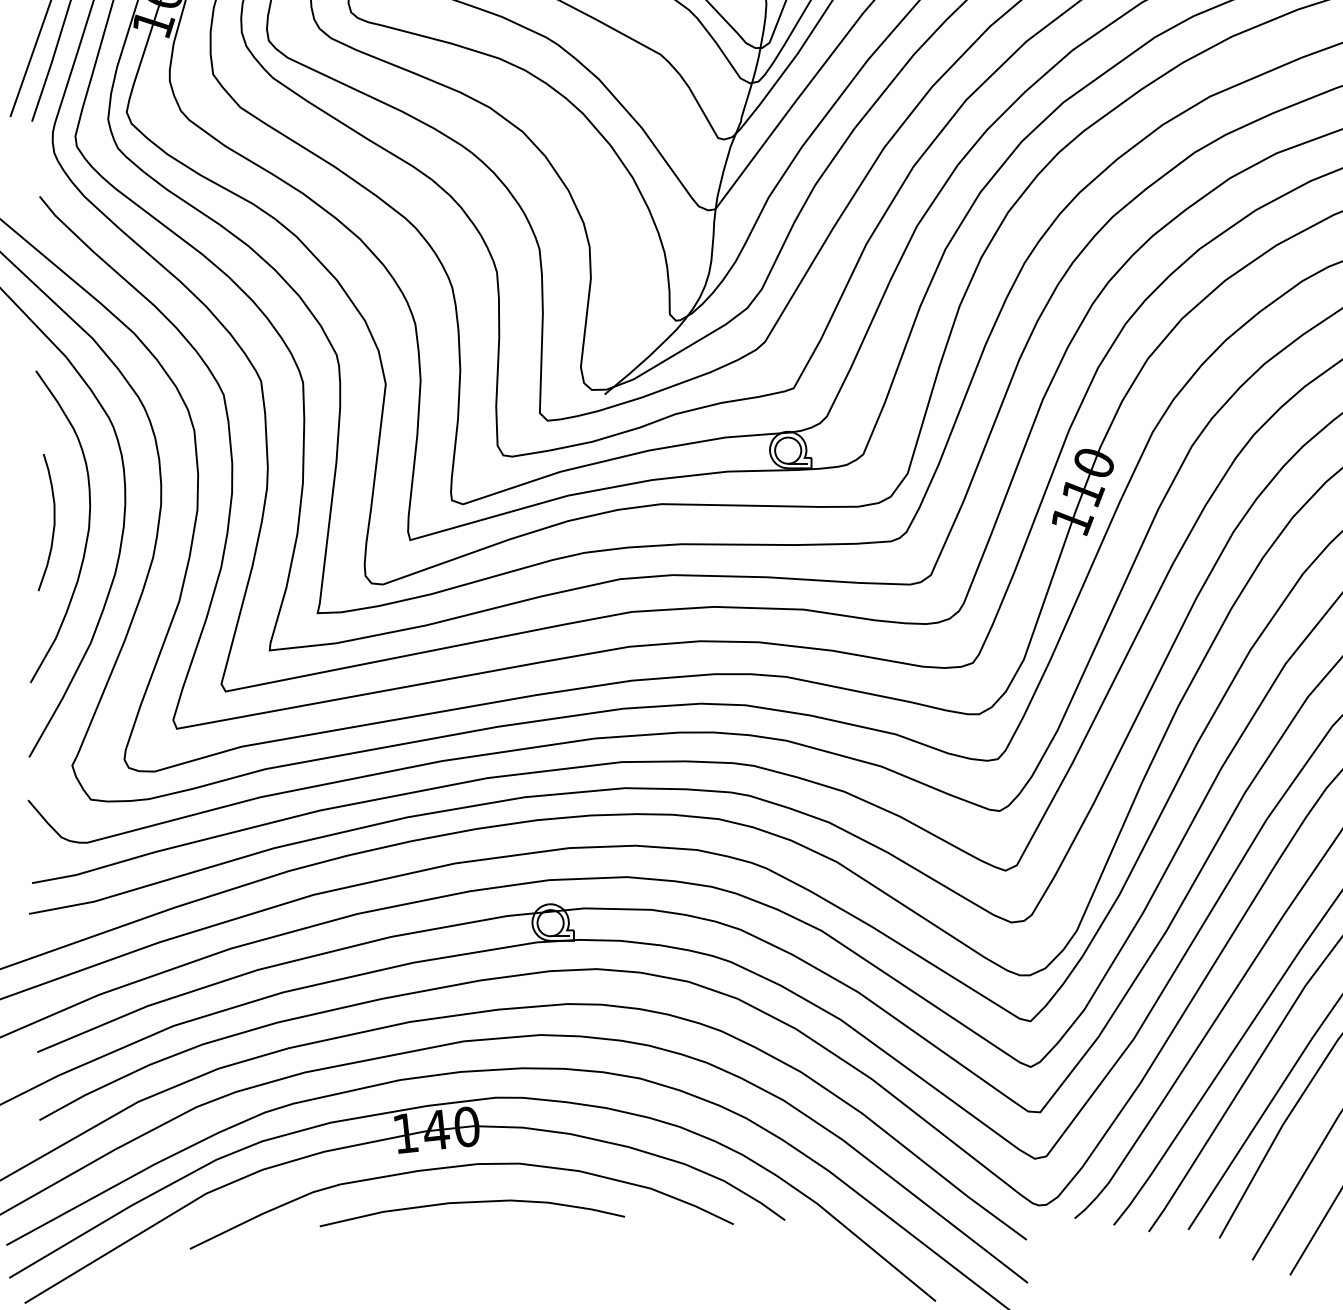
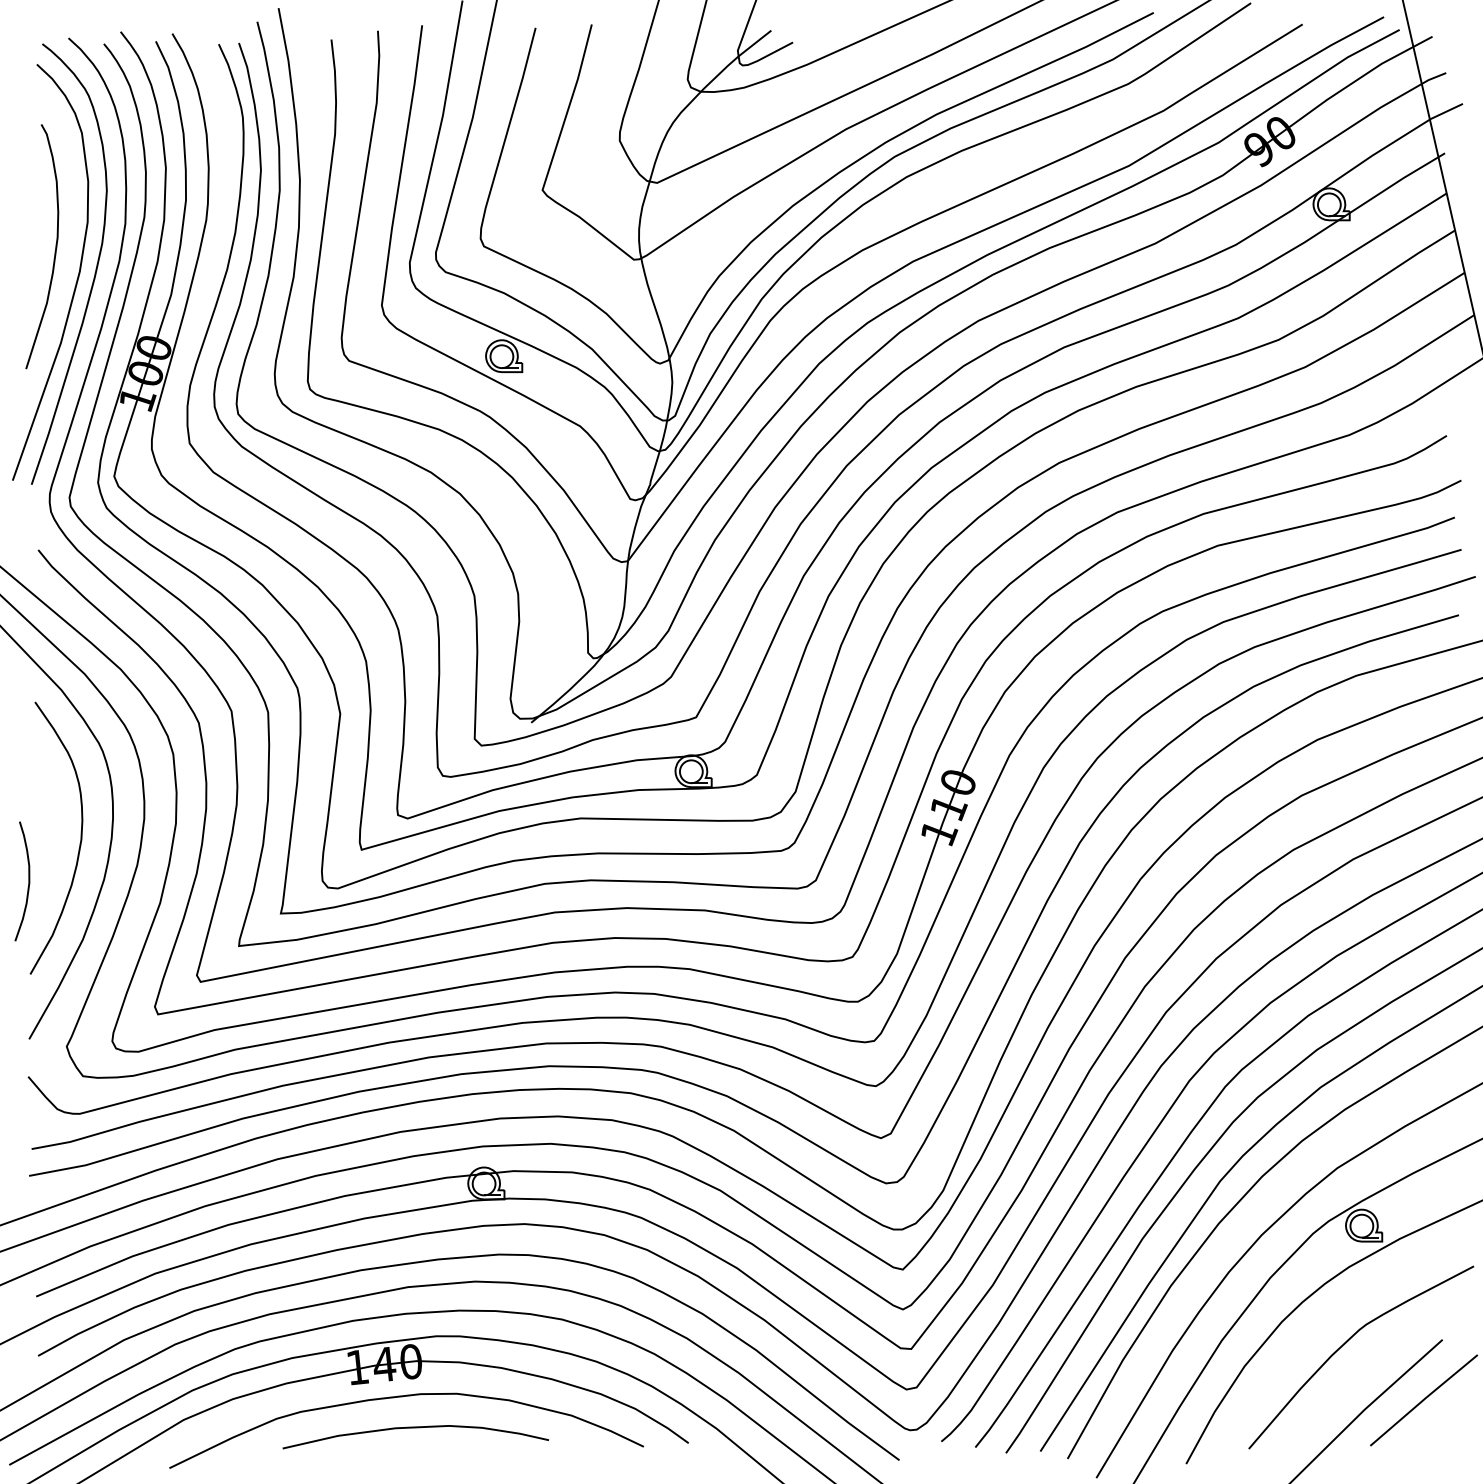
curve: (53, 522) -> (28, 881), moved

